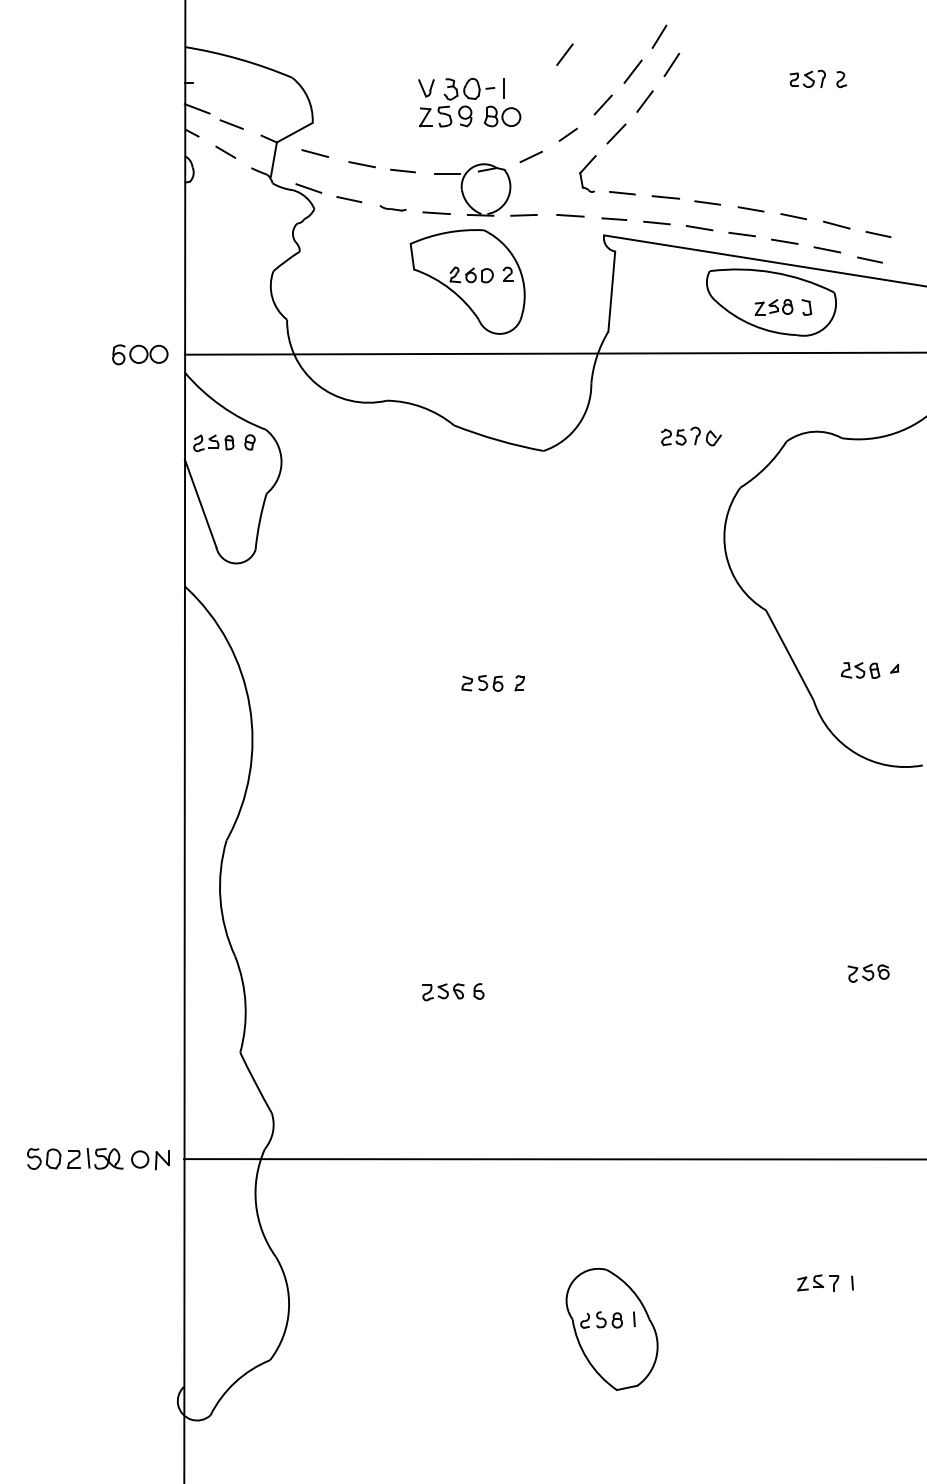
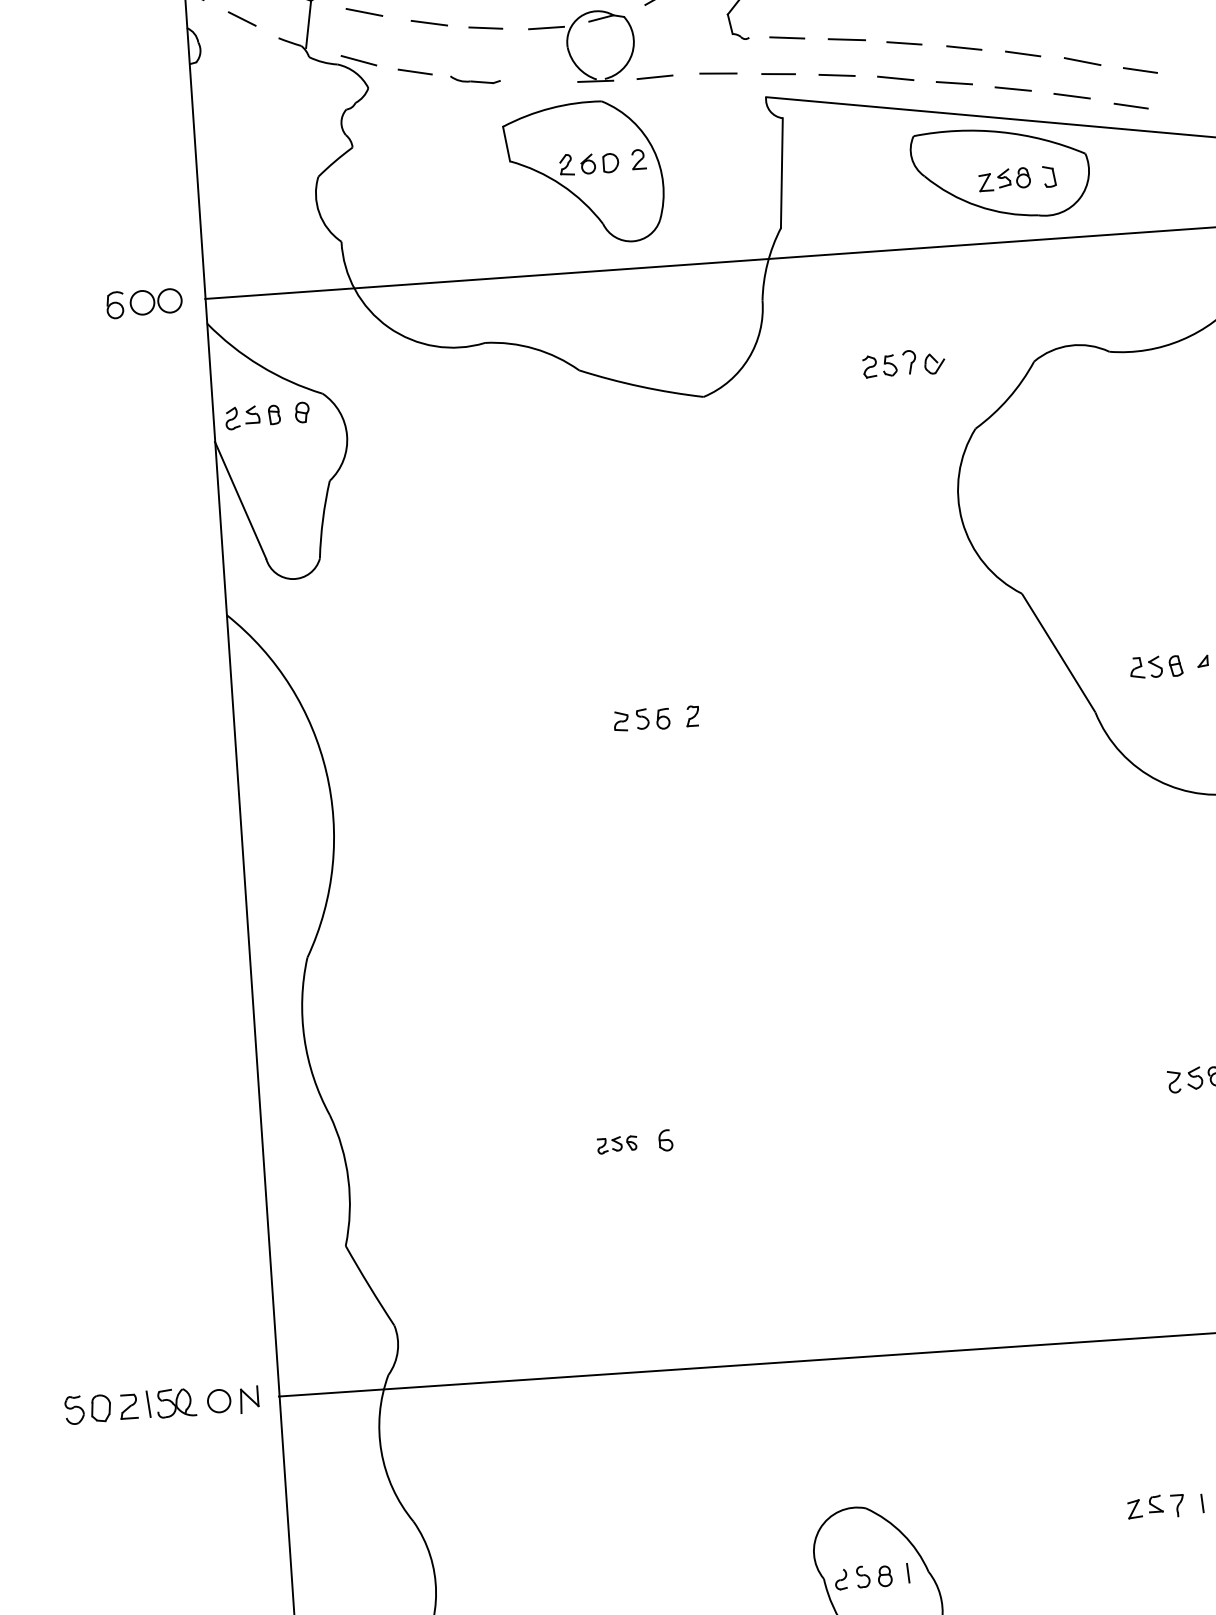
part: (392, 208) -> (474, 80), size x1.4
line: (436, 213) -> (535, 82), removed
part: (443, 992) -> (617, 1145), size x0.7

